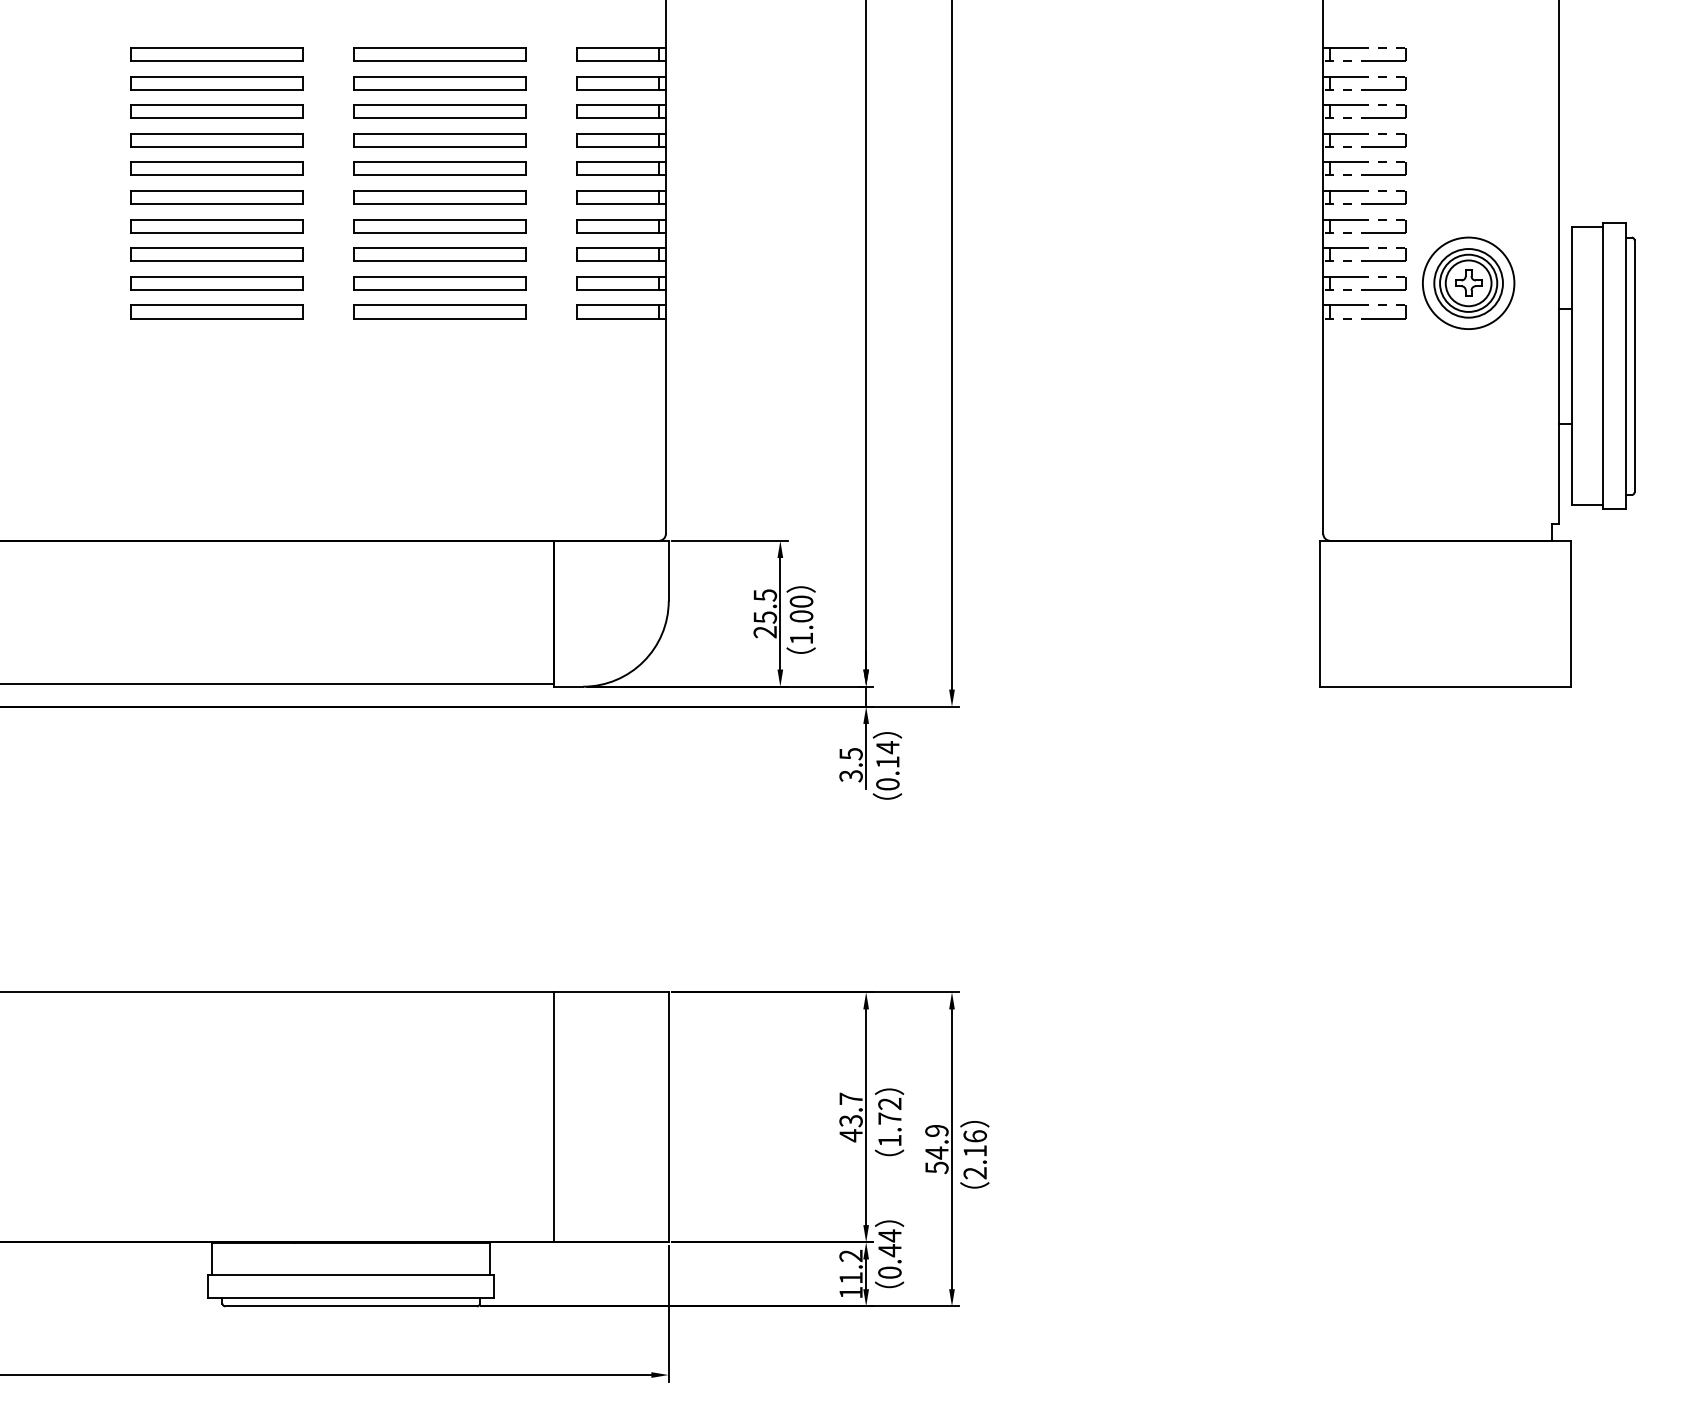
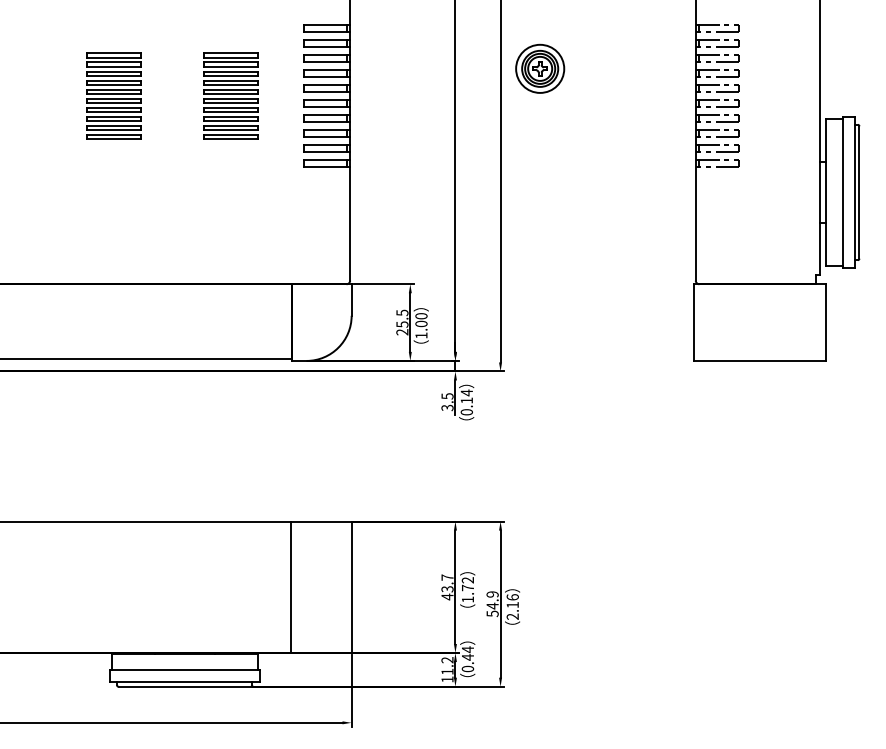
part: (215, 181) -> (113, 95), size x0.6
part: (438, 181) -> (230, 95), size x0.6
part: (1469, 282) -> (540, 68), moved

